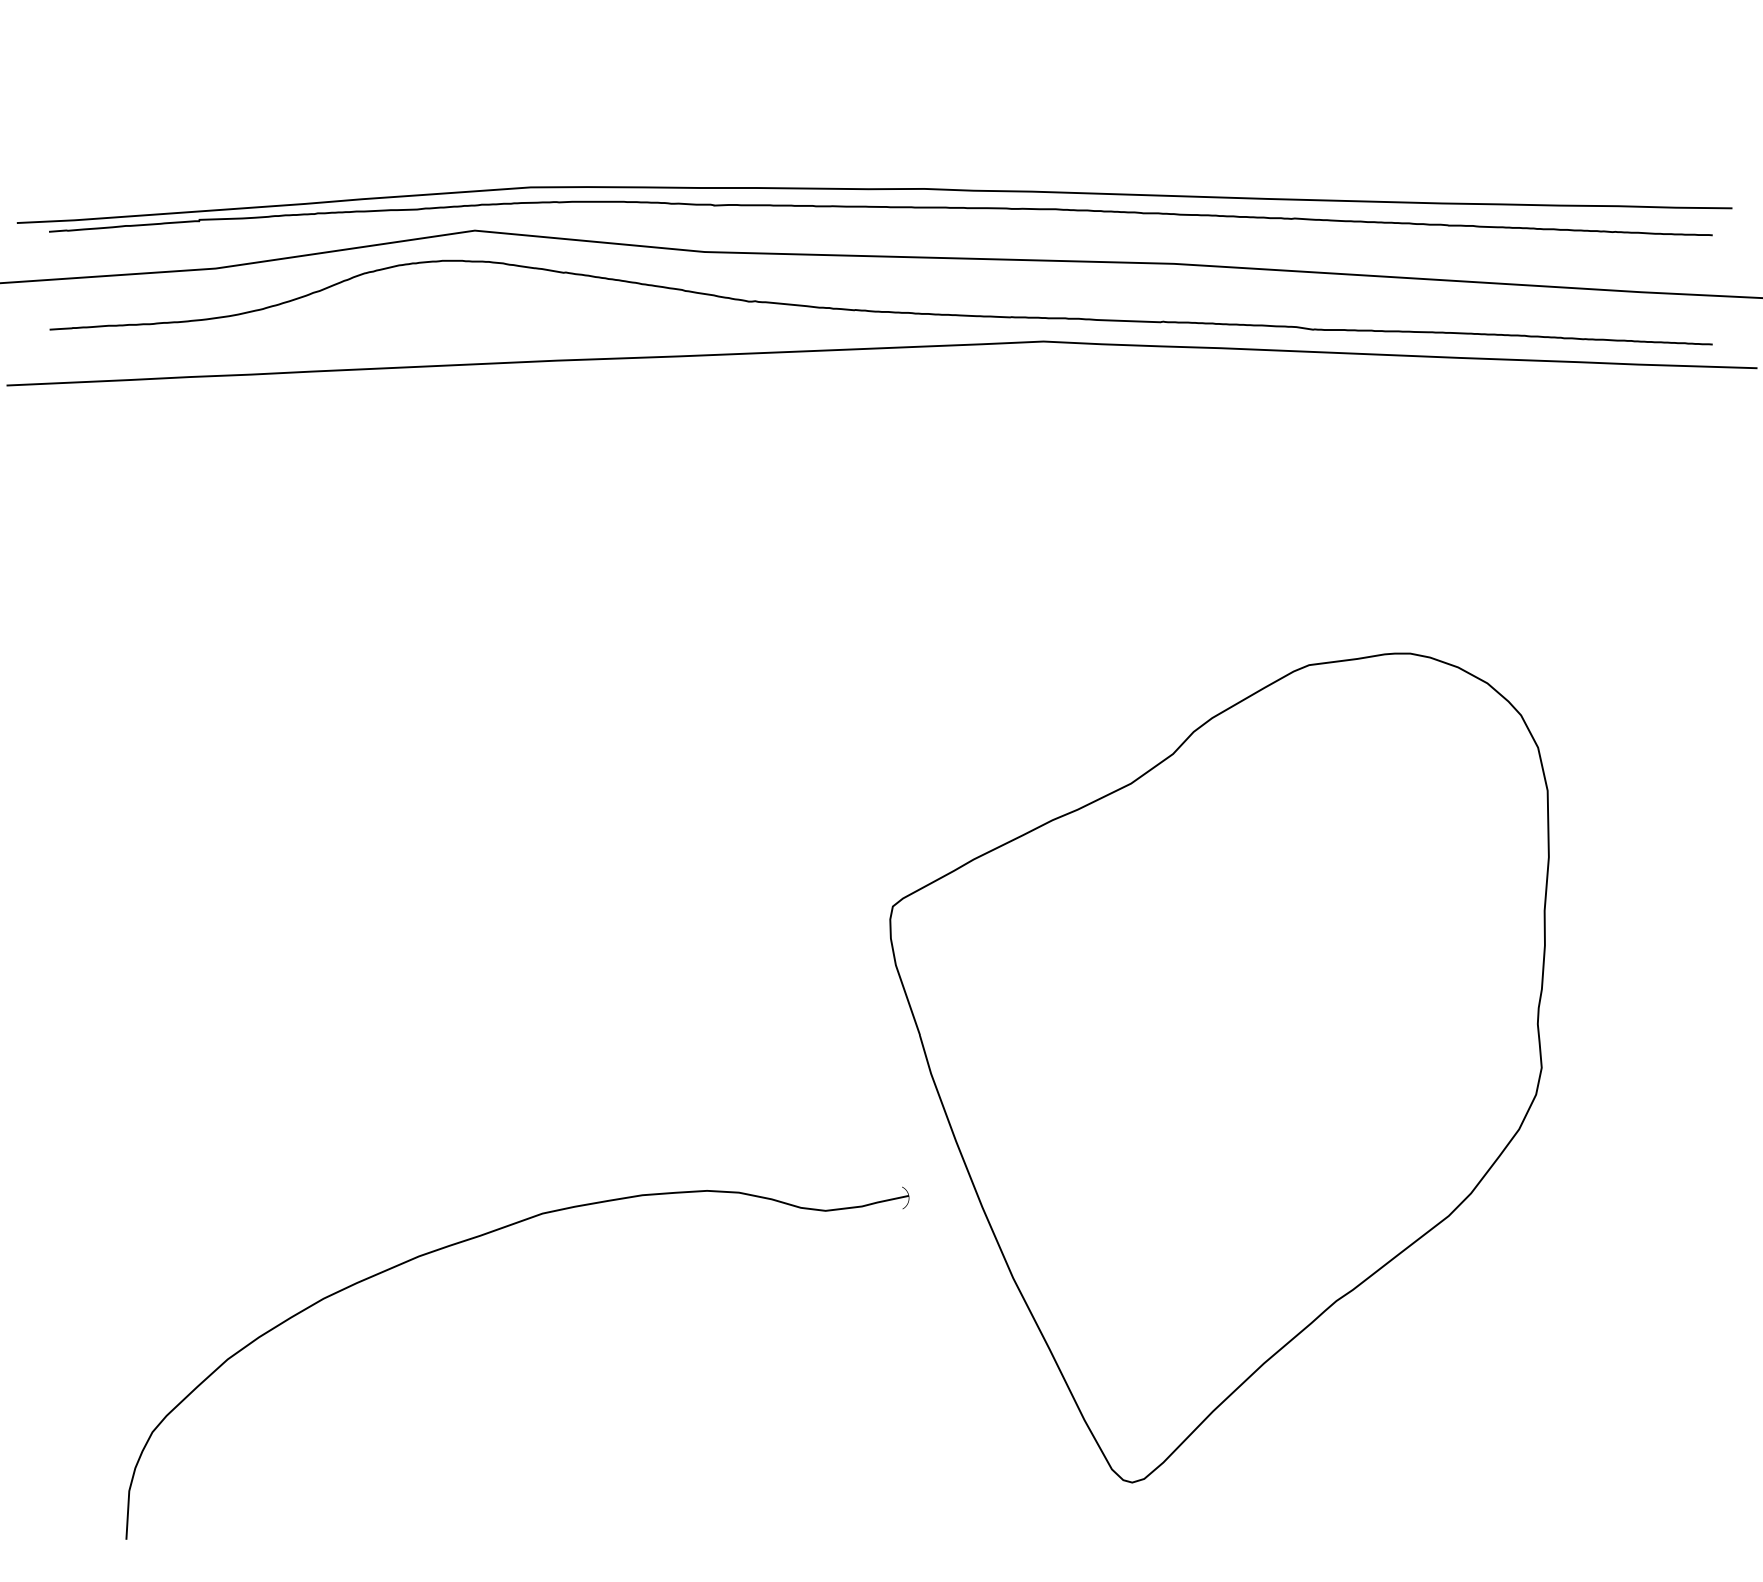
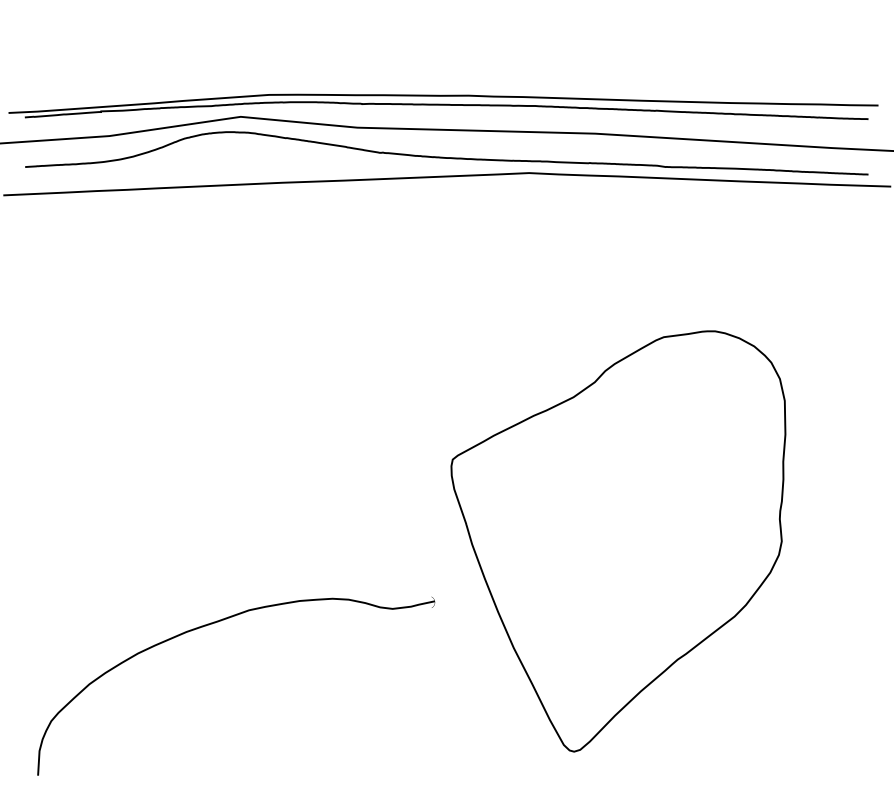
part: (476, 1239) -> (215, 623), moved

